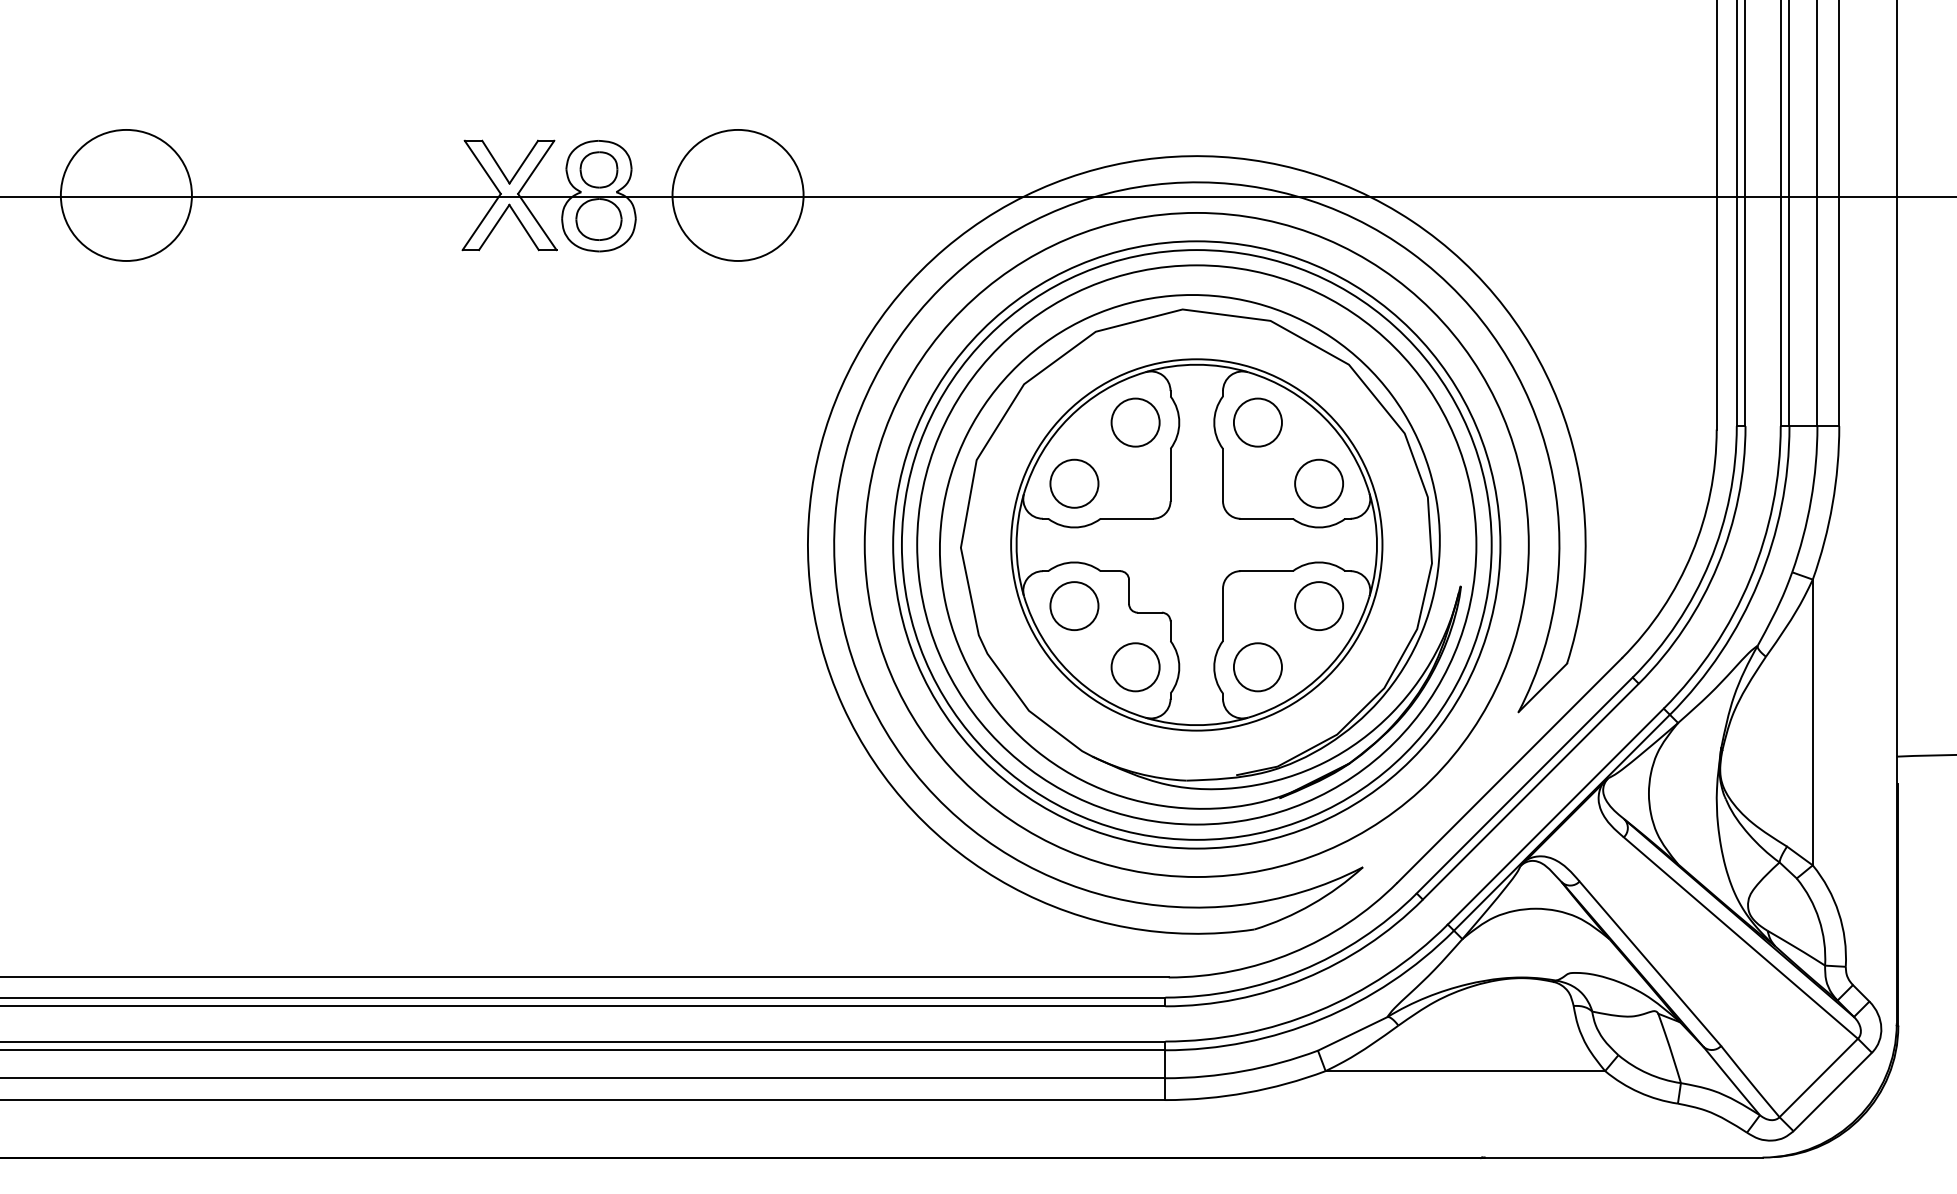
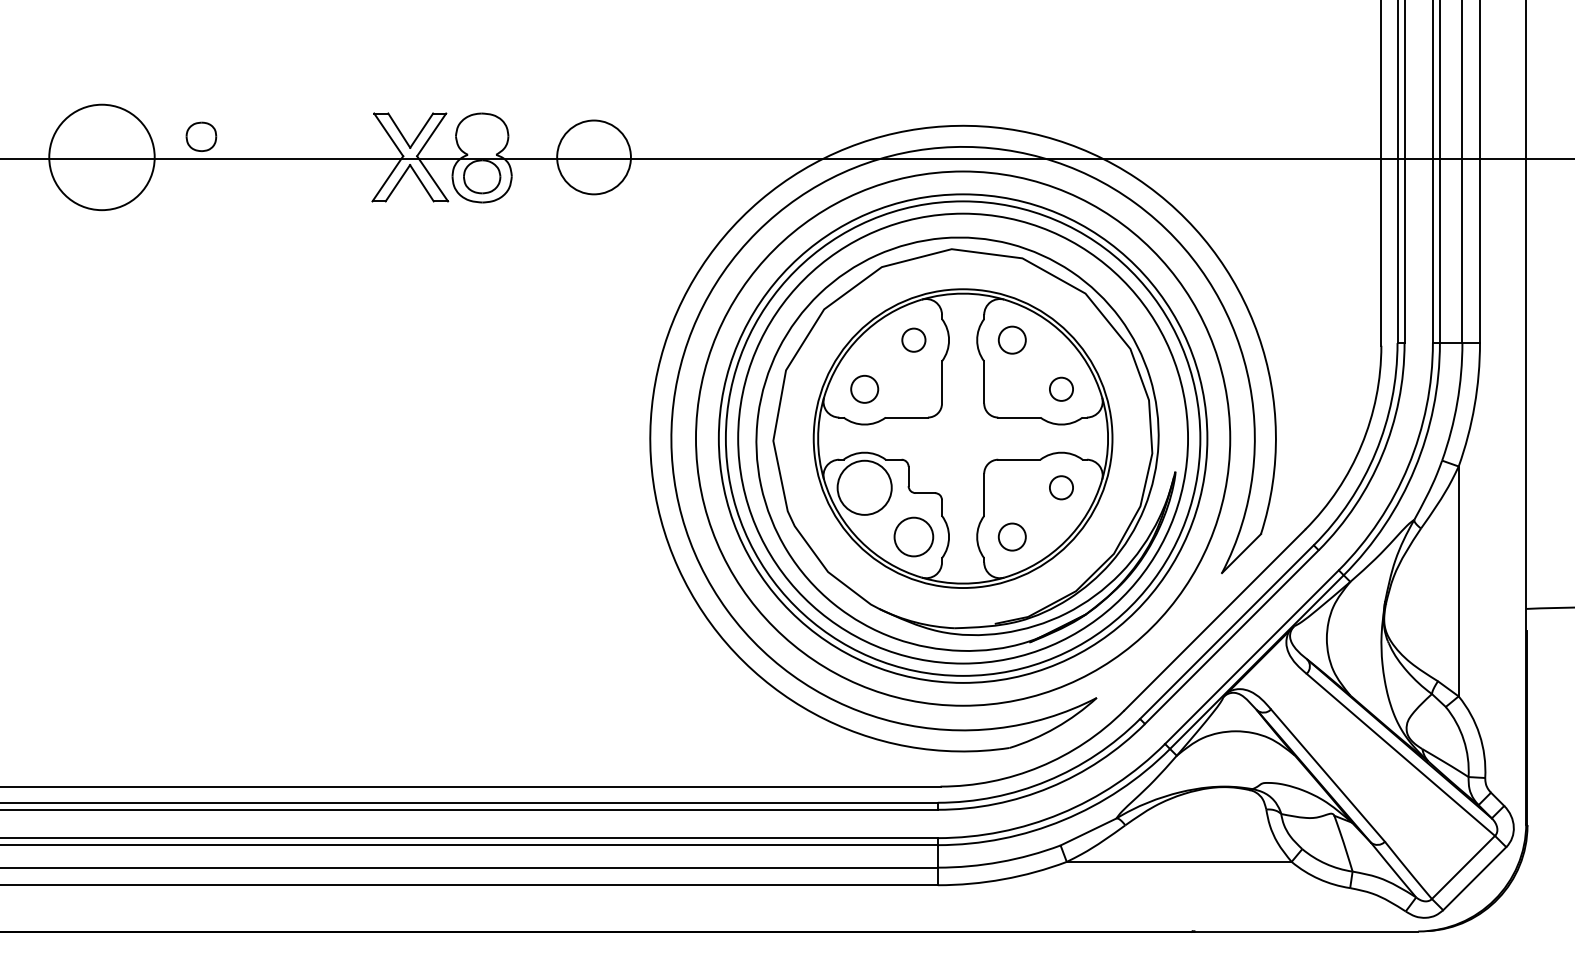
part: (598, 169) -> (201, 136), moved
circle: (737, 194) -> (593, 156), size x0.7
circle: (1135, 422) -> (913, 340), size x0.6
circle: (1257, 422) -> (1011, 340), size x0.7
circle: (1074, 483) -> (864, 389), size x0.7
circle: (1318, 483) -> (1061, 389), size x0.6
circle: (1318, 605) -> (1061, 487), size x0.6
circle: (1074, 606) -> (864, 488), size x1.4
circle: (1257, 667) -> (1011, 537), size x0.7

